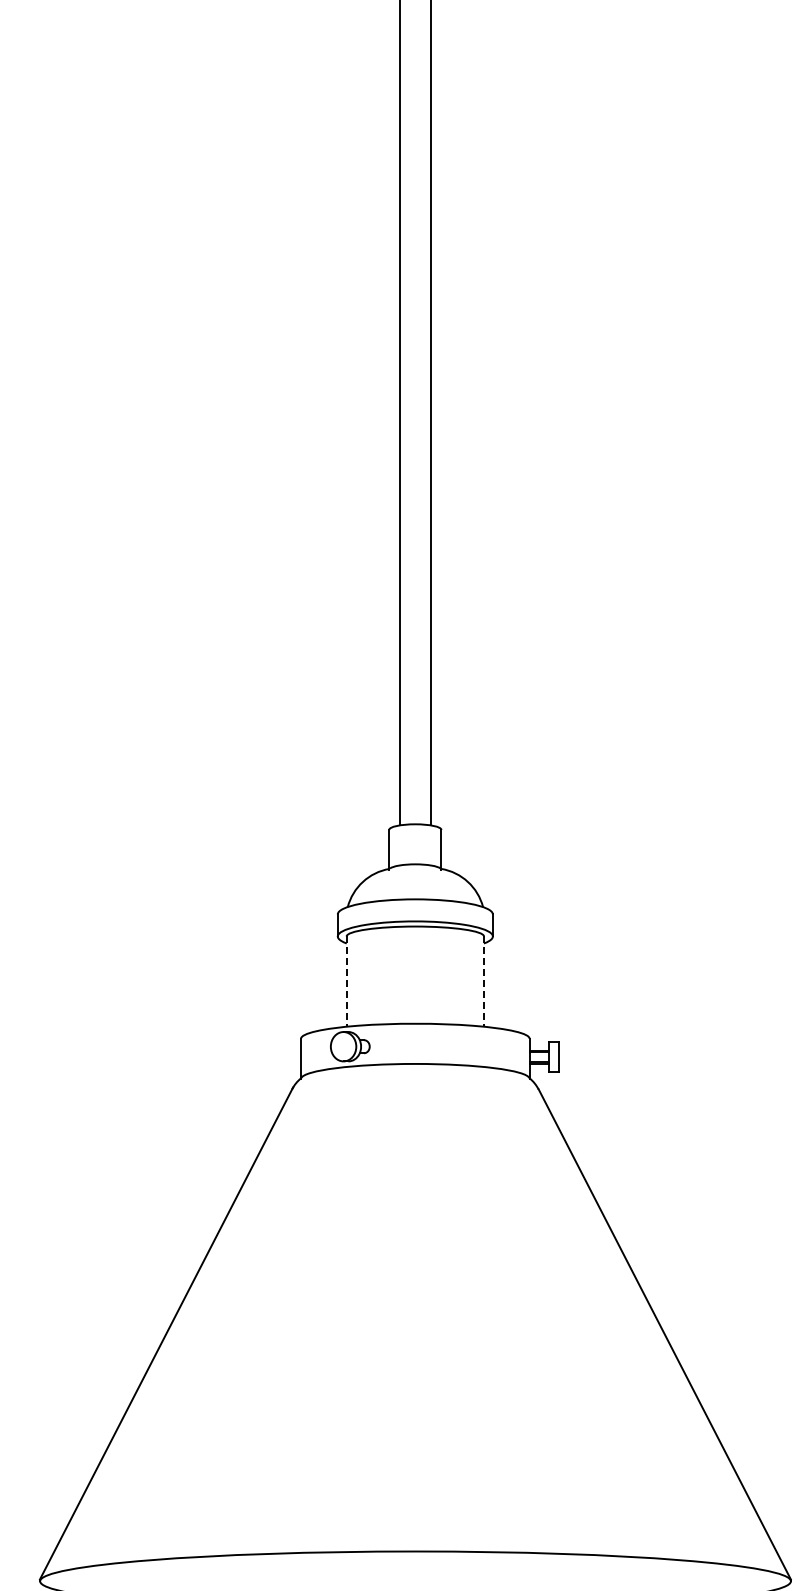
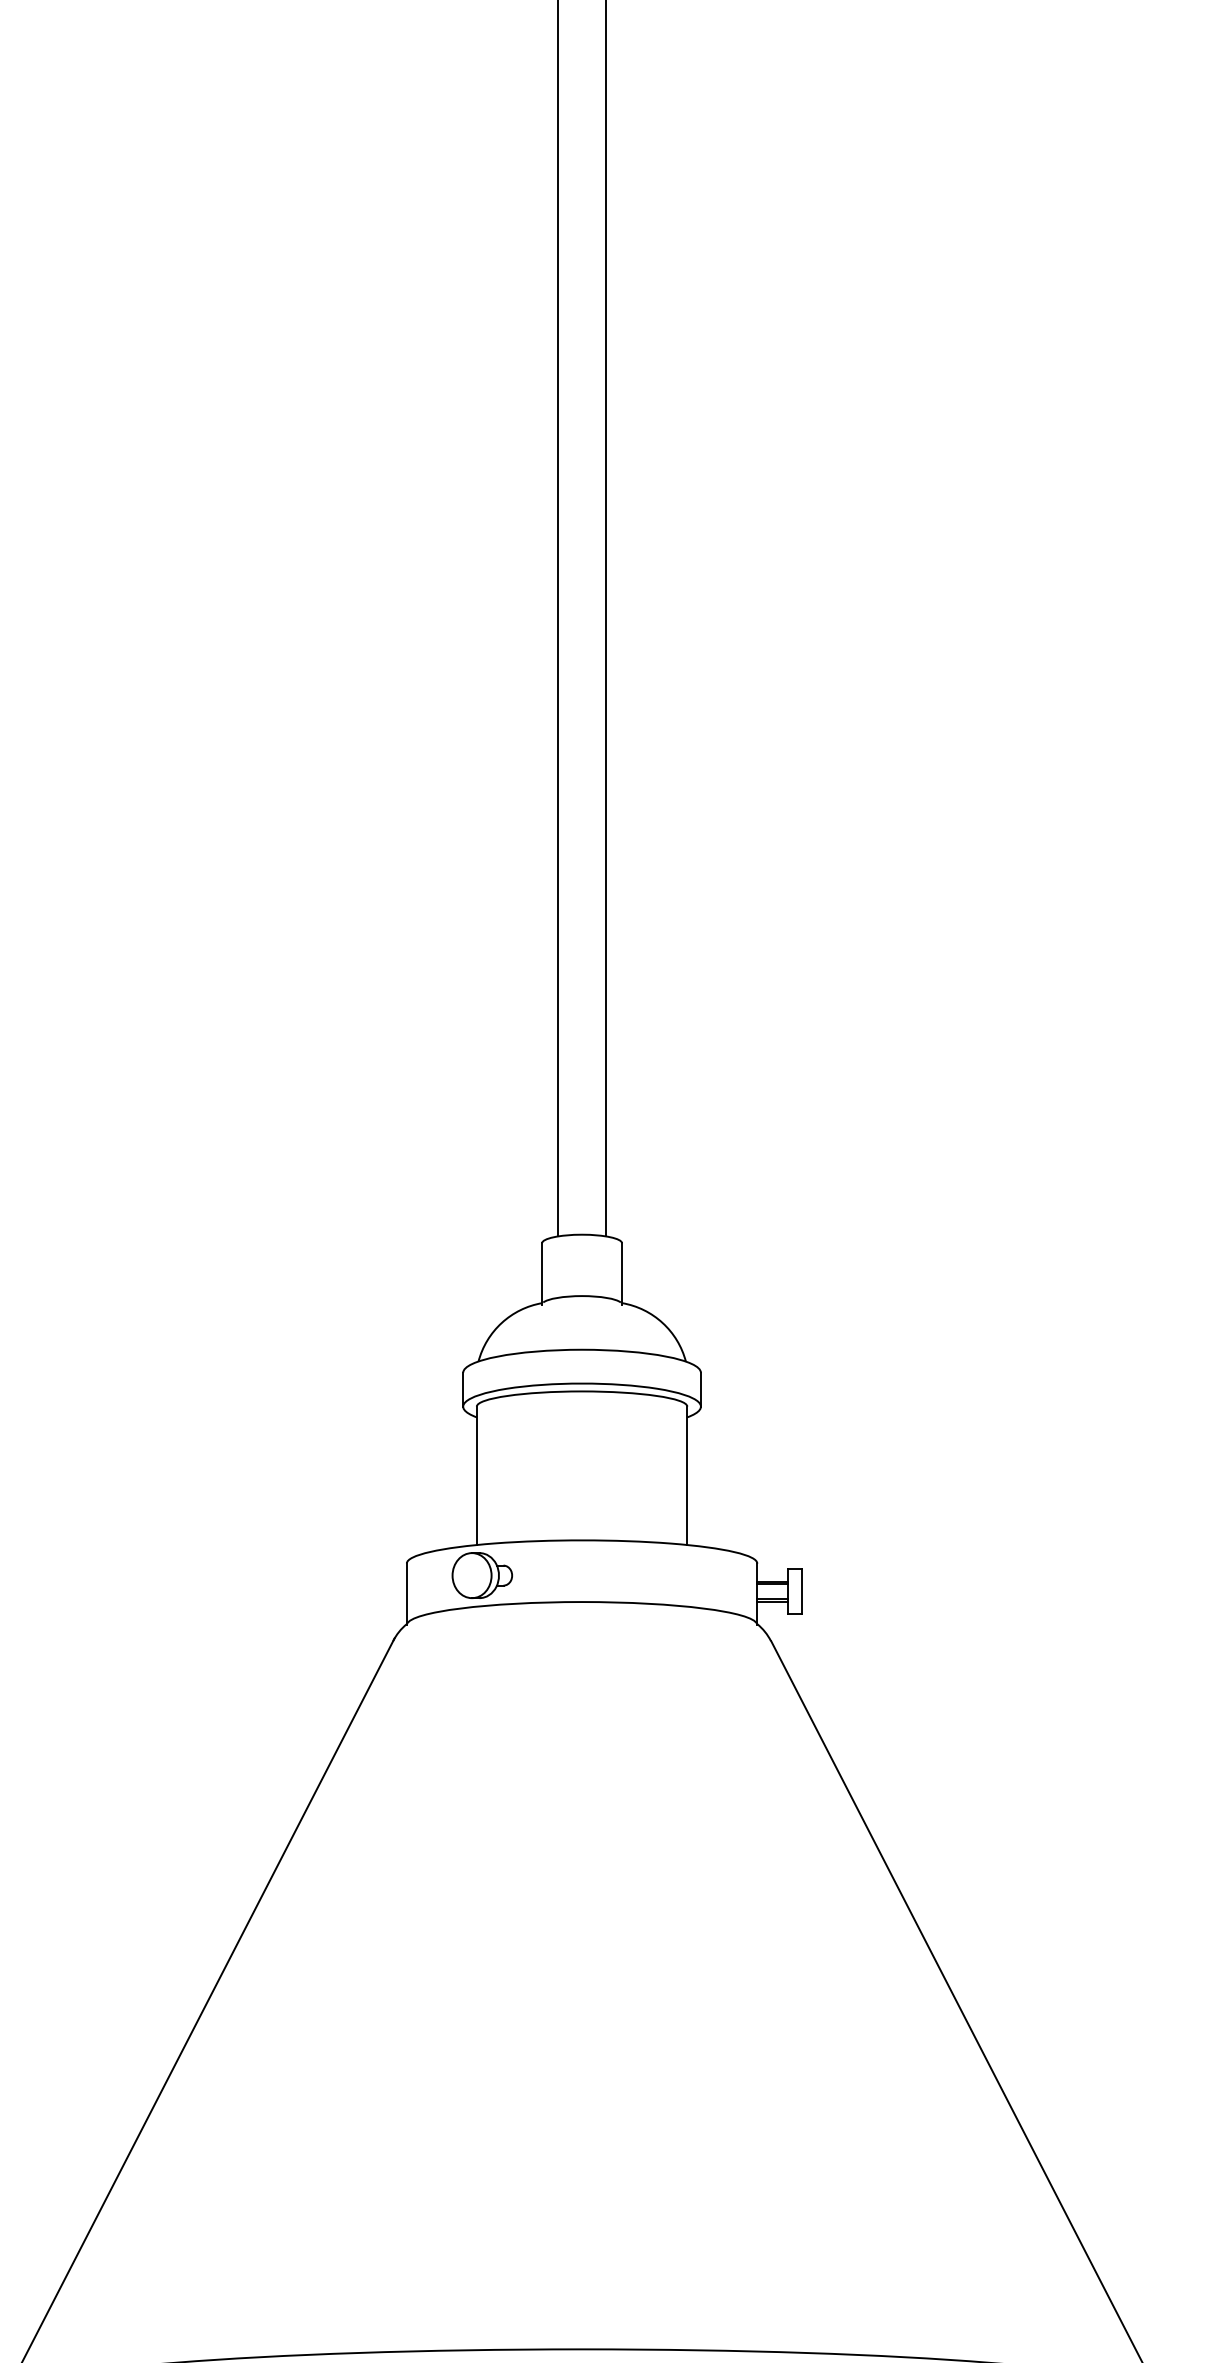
line: (346, 982) -> (476, 1477), dashed -> solid
line: (484, 982) -> (688, 1477), dashed -> solid

